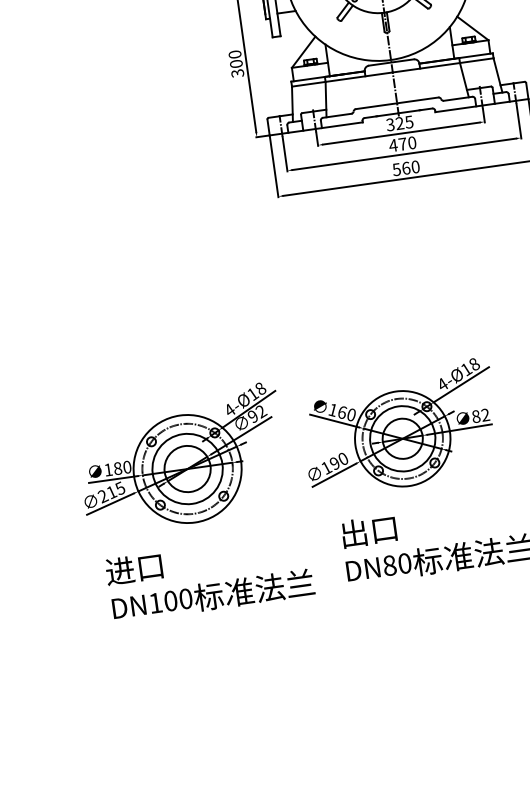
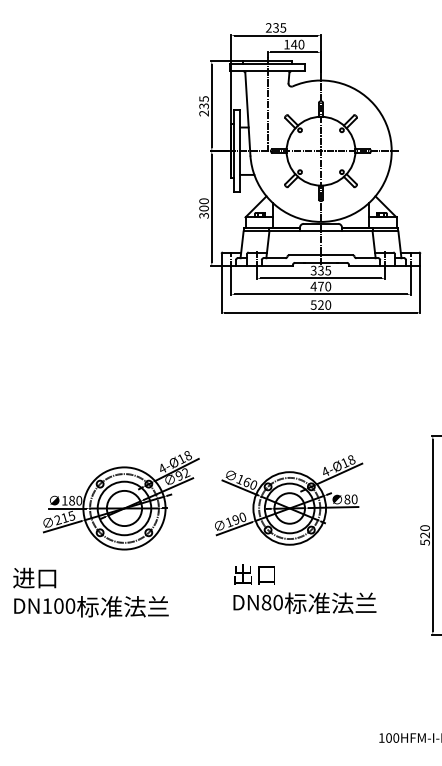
text: (399, 124) -> (320, 271), 325 -> 335
text: (405, 167) -> (320, 304), 560 -> 520
text: (485, 415) -> (354, 499), 82 -> 80
text: (209, 577) -> (90, 592), moved

